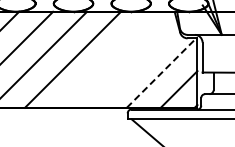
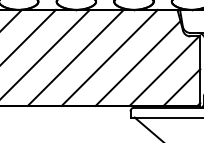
line: (106, 59) -> (109, 57), added
line: (134, 65) -> (137, 63), added
line: (161, 72) -> (164, 70), dashed -> solid

